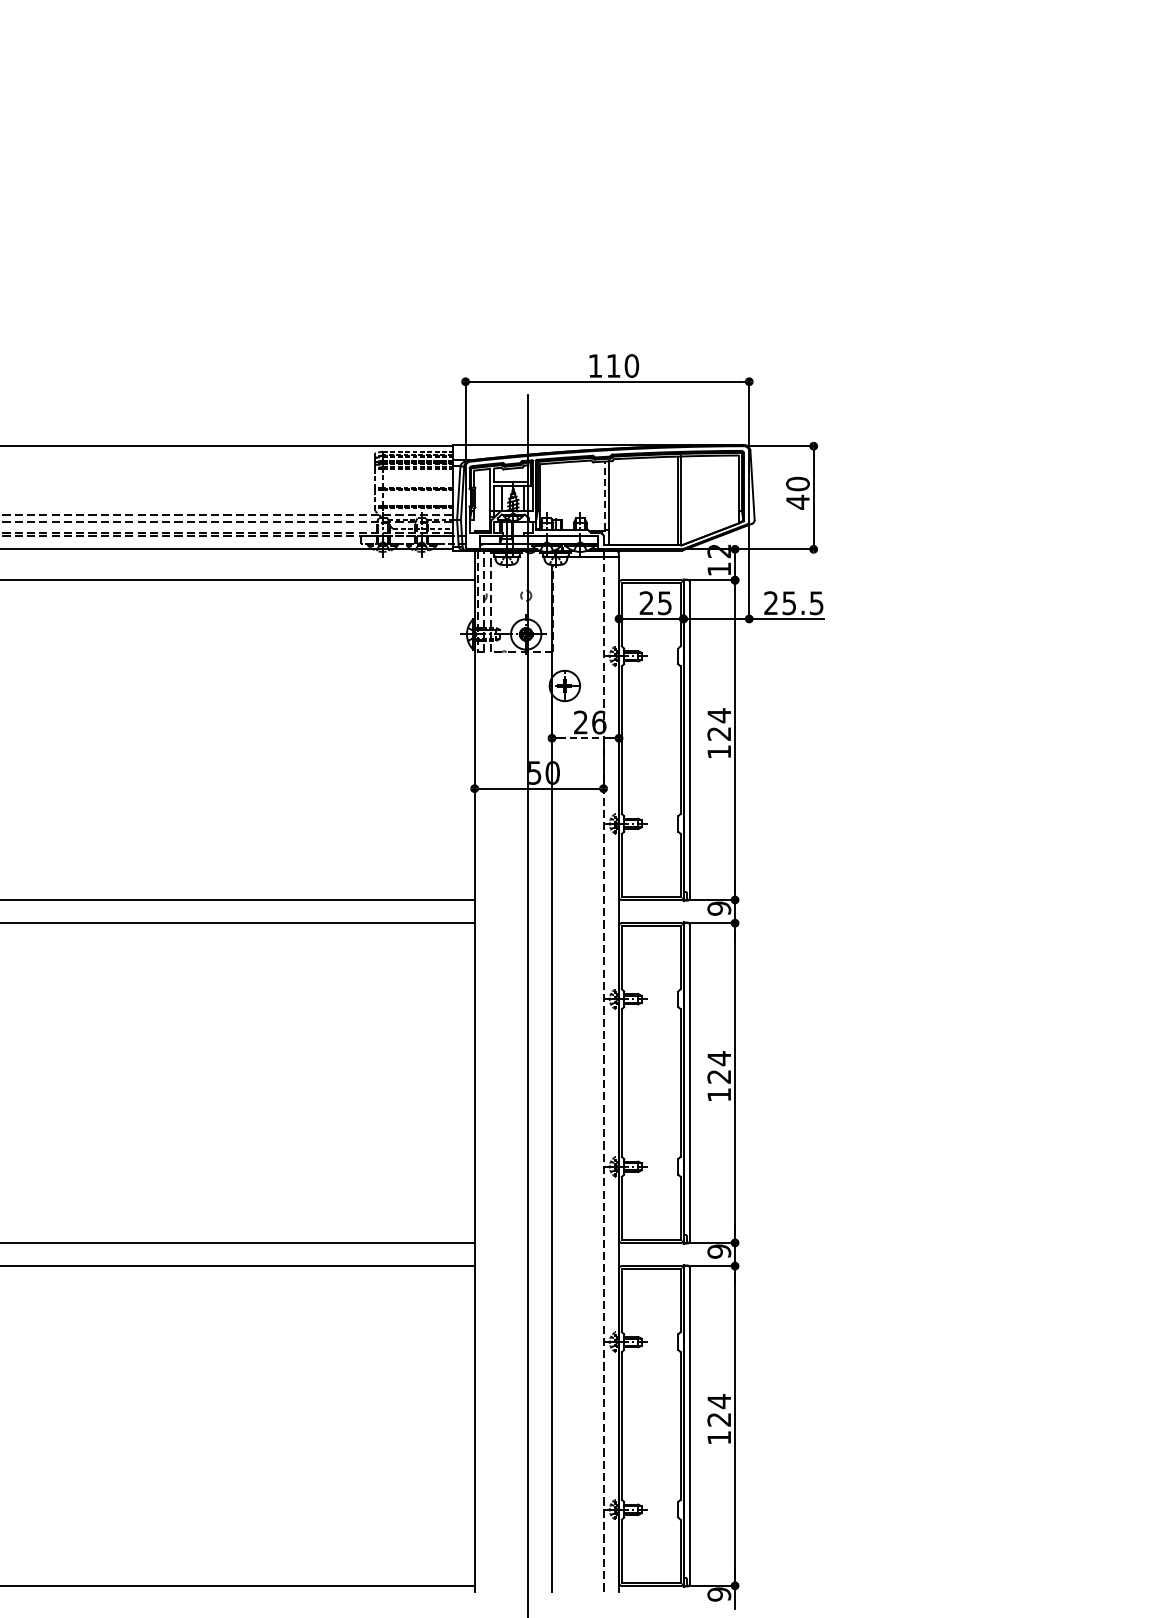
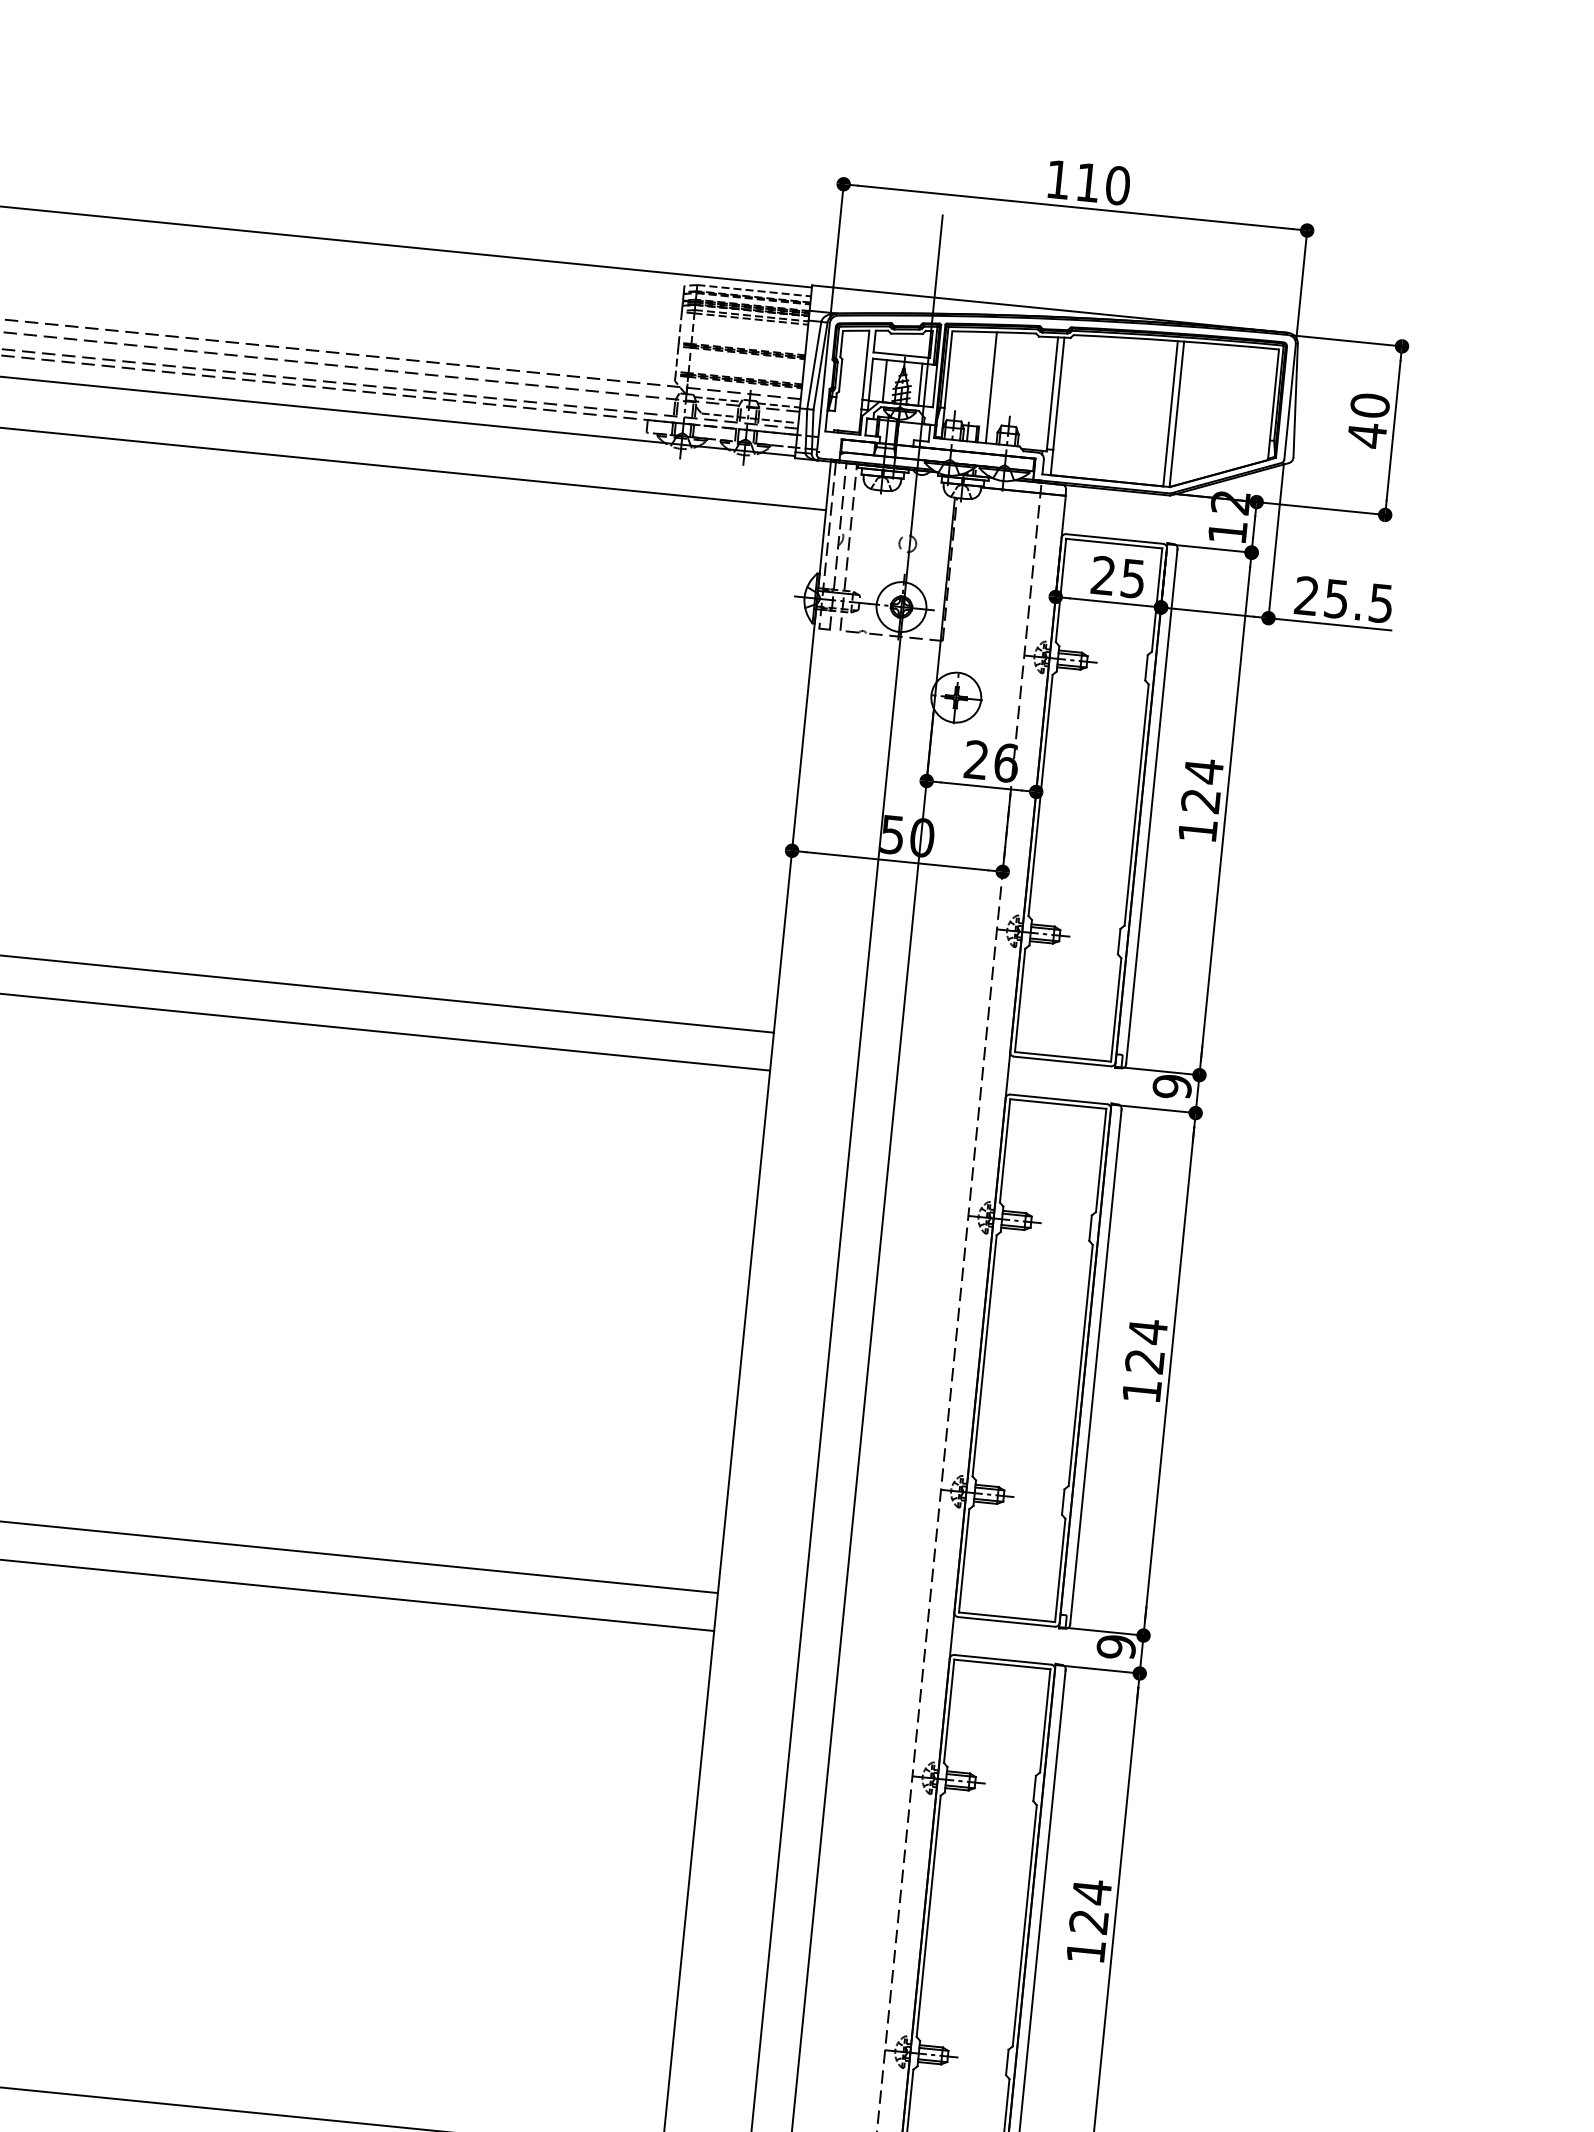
line: (604, 495) -> (1052, 392), dashed -> solid
line: (567, 496) -> (991, 388), added
line: (585, 738) -> (981, 786), dashed -> solid

